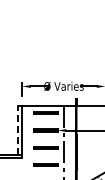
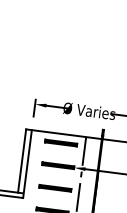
line: (17, 130) -> (21, 160), dashed -> solid

